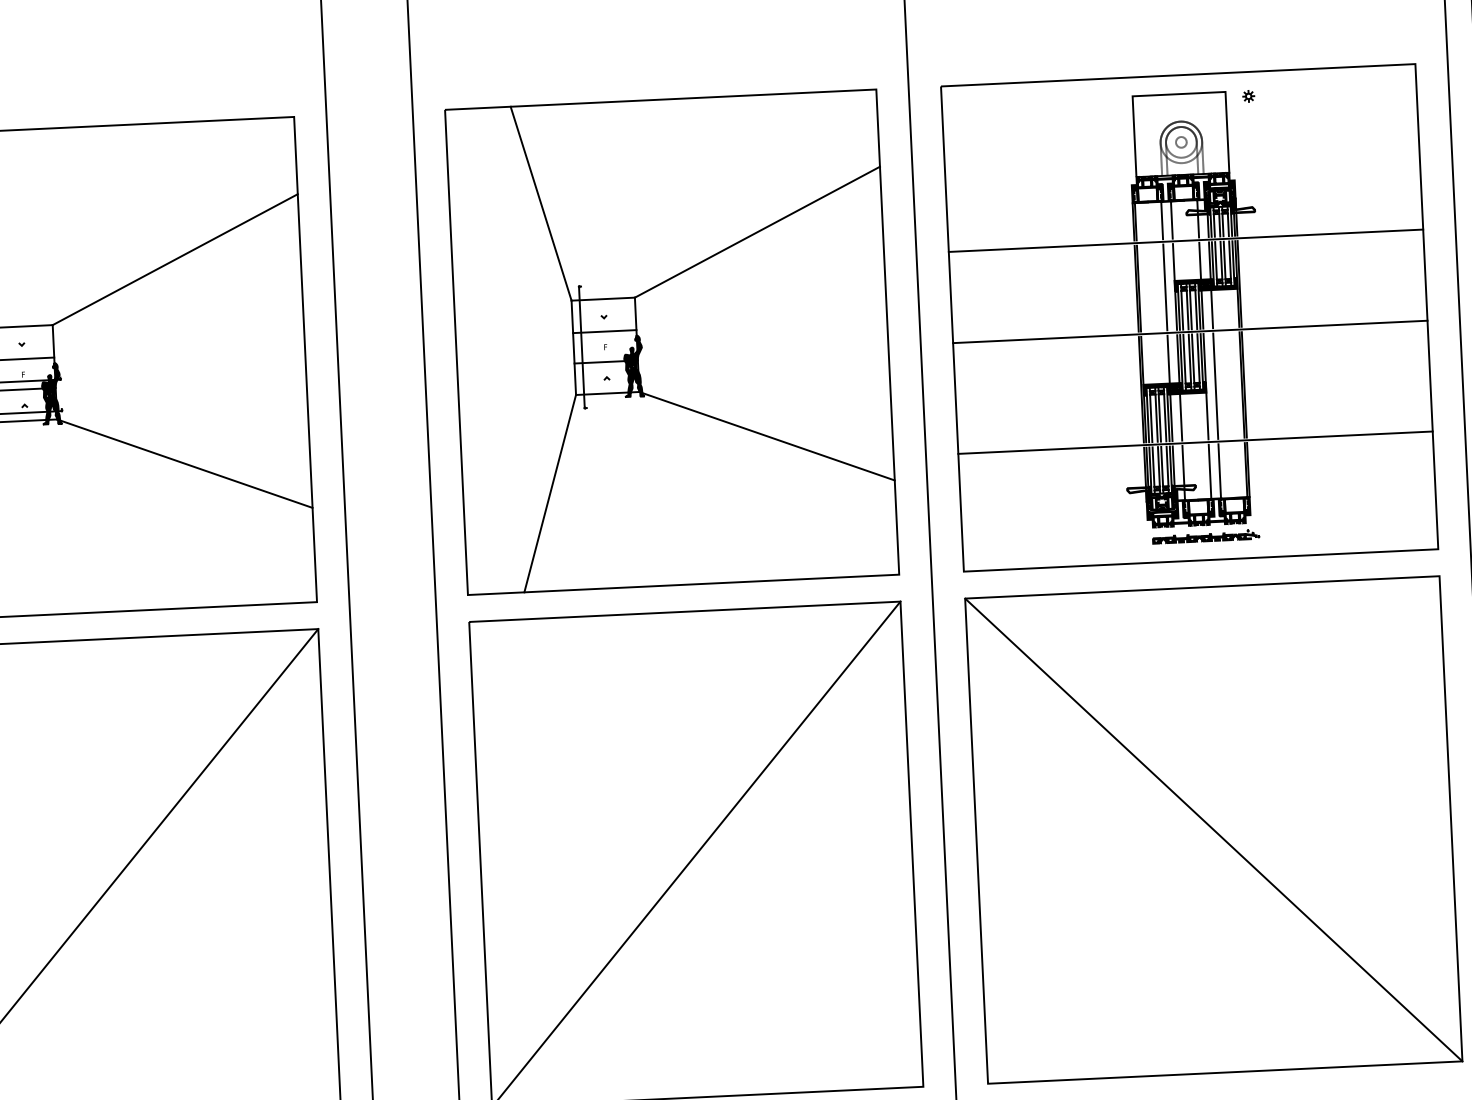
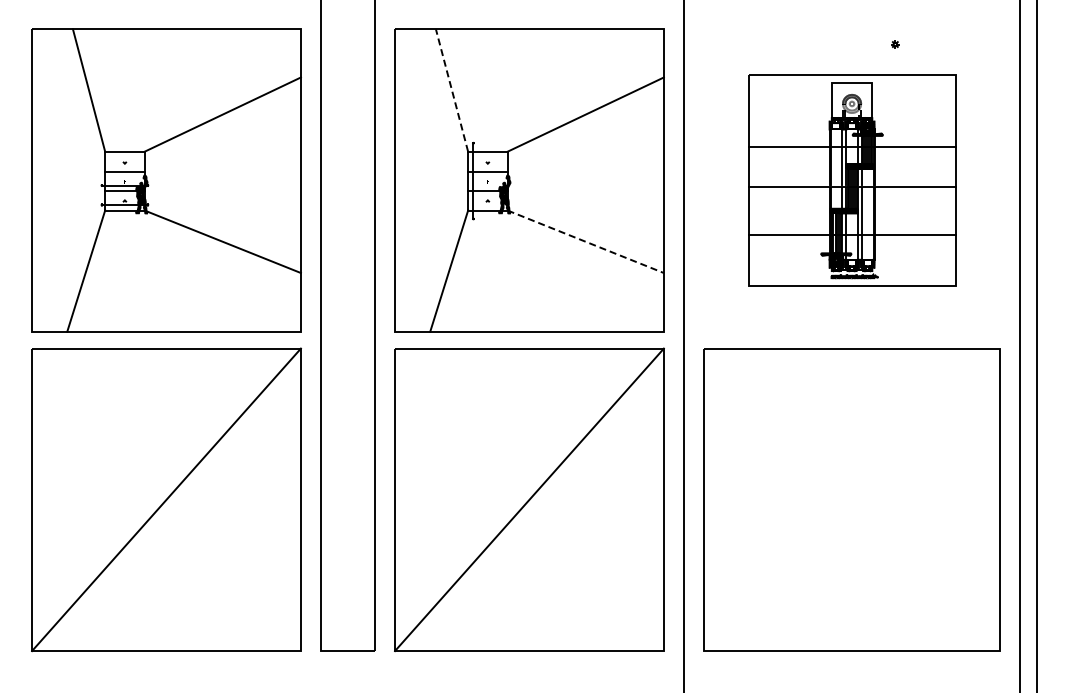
line: (540, 203) -> (451, 90), solid -> dashed
part: (1188, 317) -> (851, 180), size x0.7
line: (768, 435) -> (586, 241), solid -> dashed
line: (1212, 829) -> (851, 499), removed

